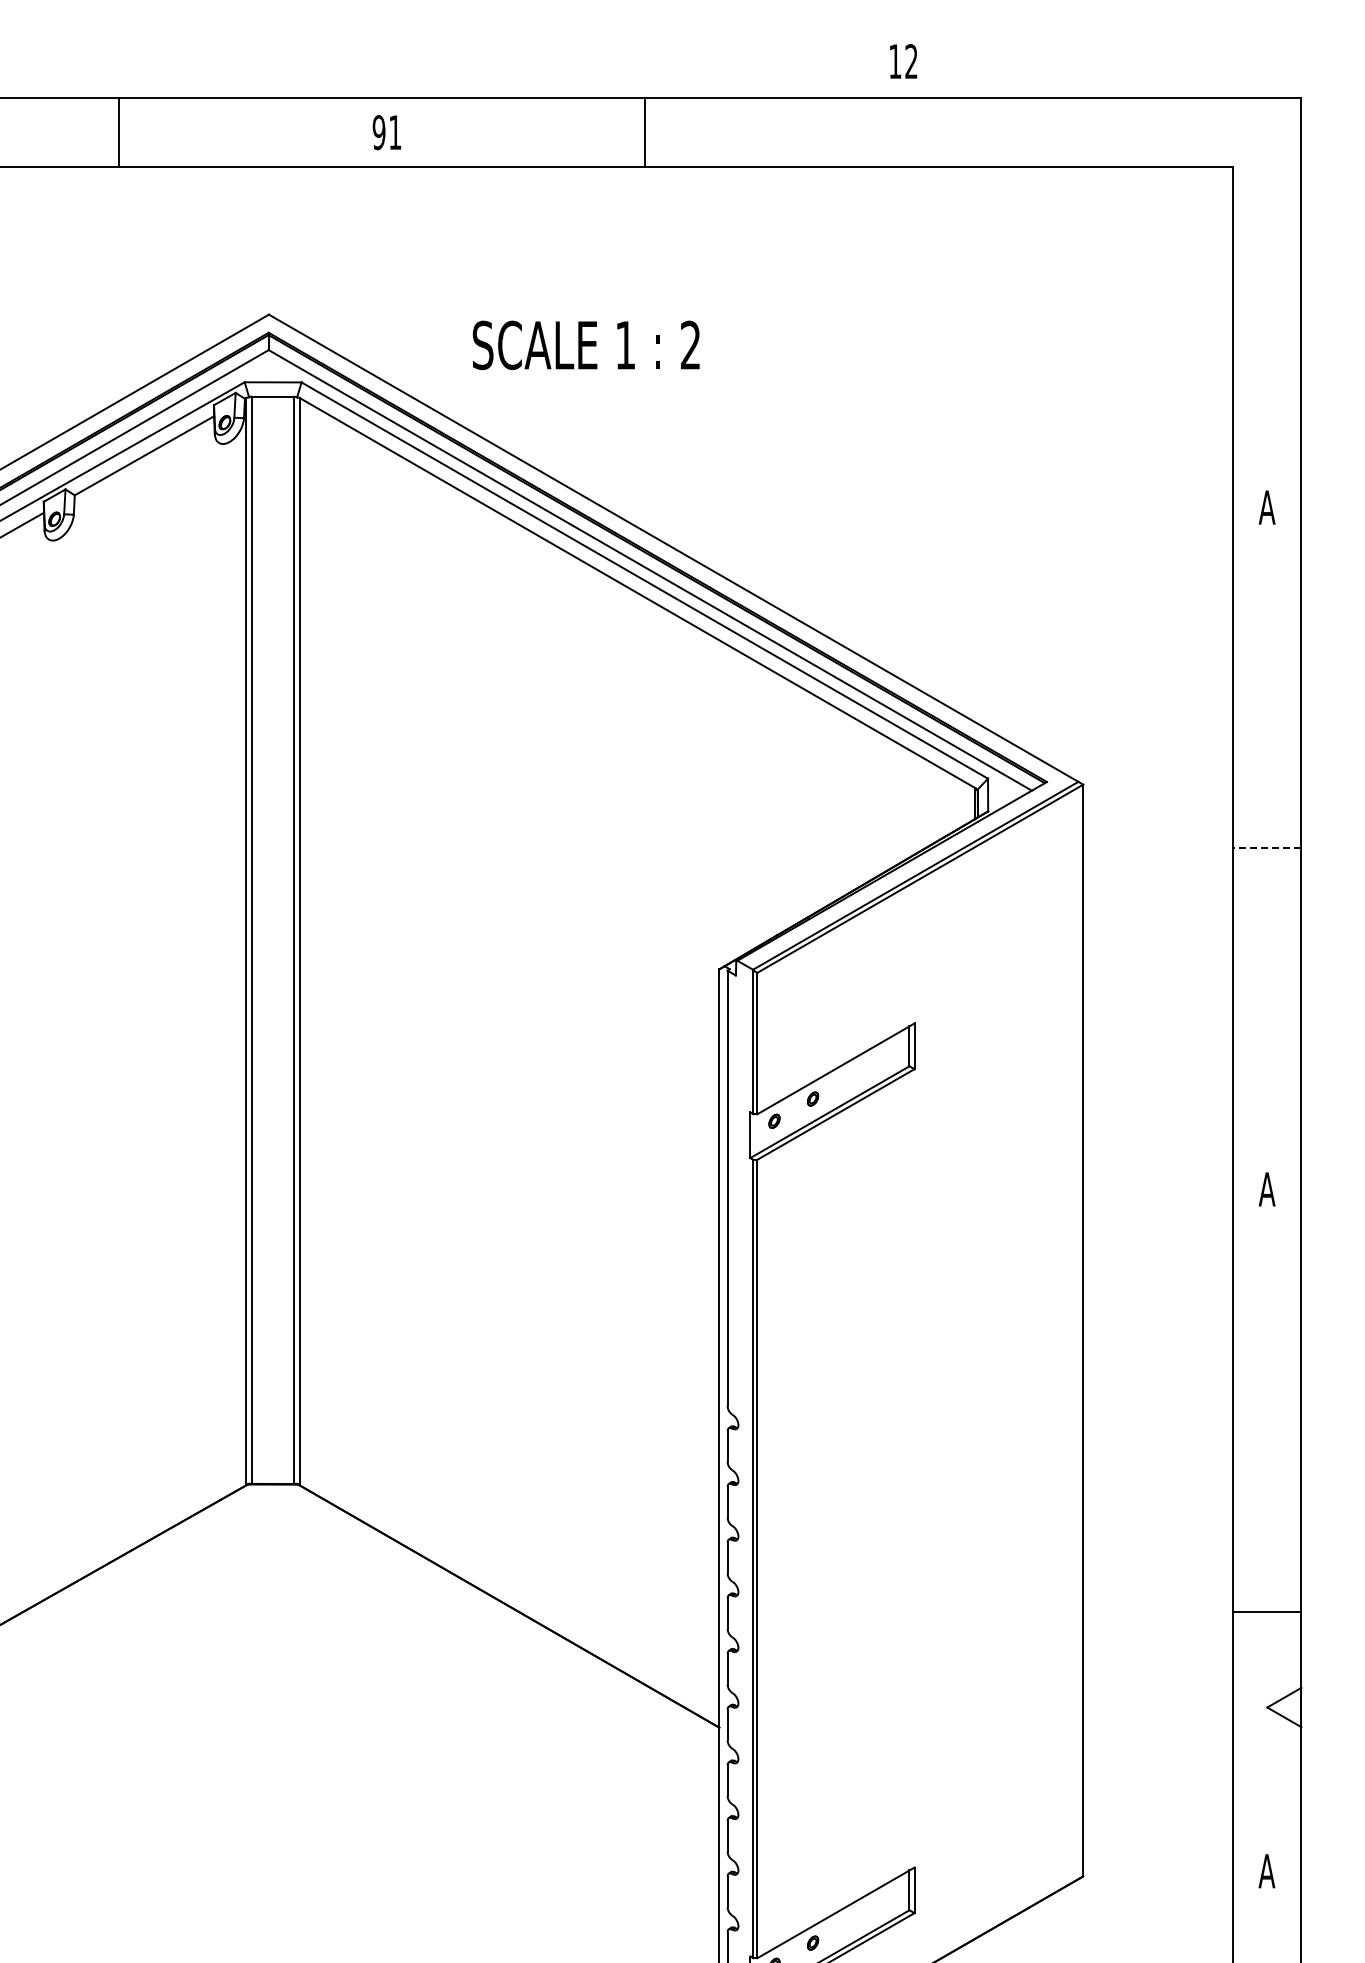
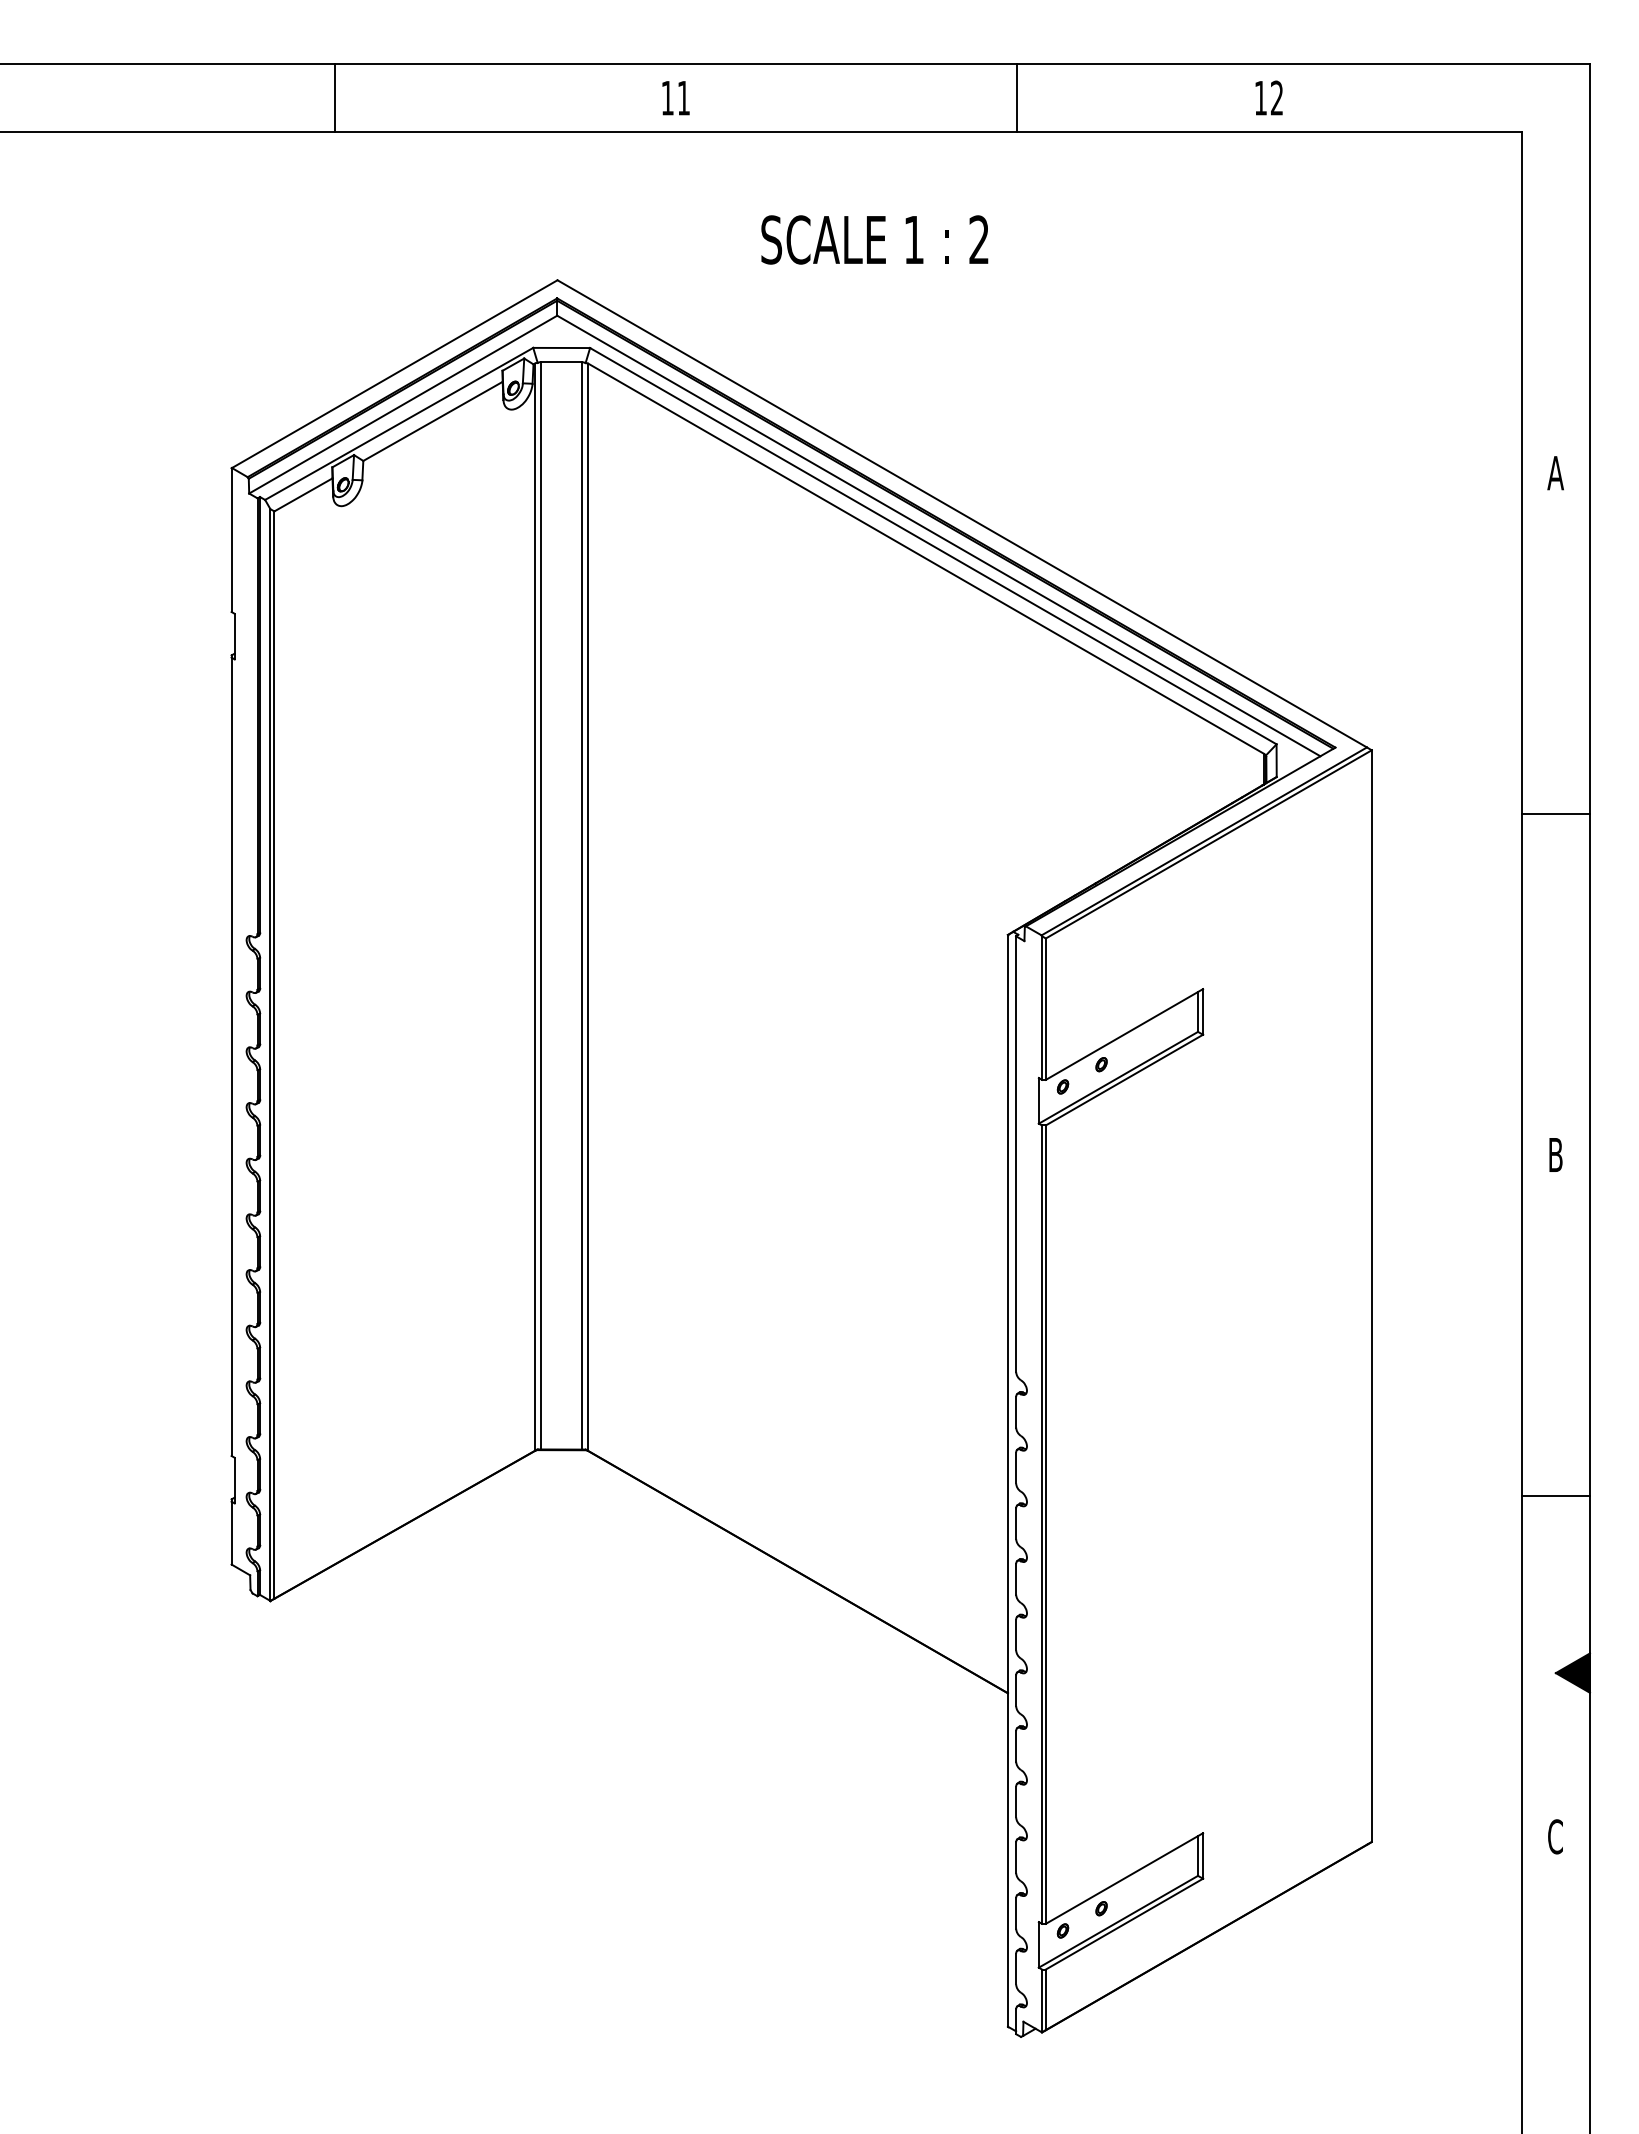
text: (902, 60) -> (1268, 97), moved
text: (378, 131) -> (667, 97), 91 -> 11
line: (118, 132) -> (335, 98), moved
line: (644, 132) -> (1017, 98), moved
text: (585, 344) -> (874, 239), moved
line: (1266, 848) -> (1555, 814), dashed -> solid
text: (1266, 1188) -> (1555, 1154), A -> B
line: (1266, 1611) -> (1555, 1495), moved
fill: (1283, 1706) -> (1572, 1672), added
text: (1266, 1870) -> (1555, 1836), A -> C

